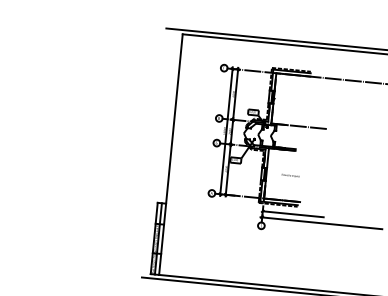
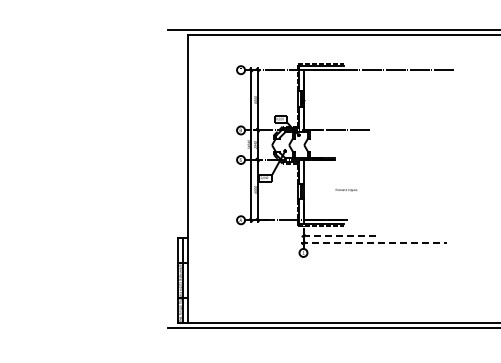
text: (290, 176) -> (346, 190), moved
line: (293, 214) -> (340, 235), solid -> dashed
line: (321, 222) -> (374, 242), solid -> dashed

